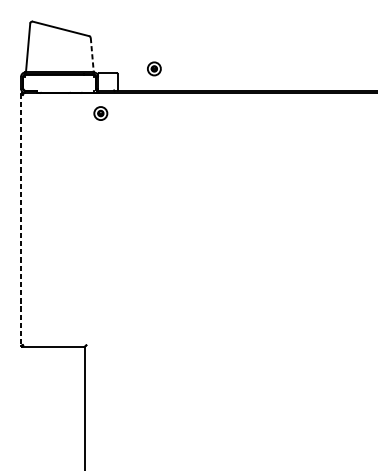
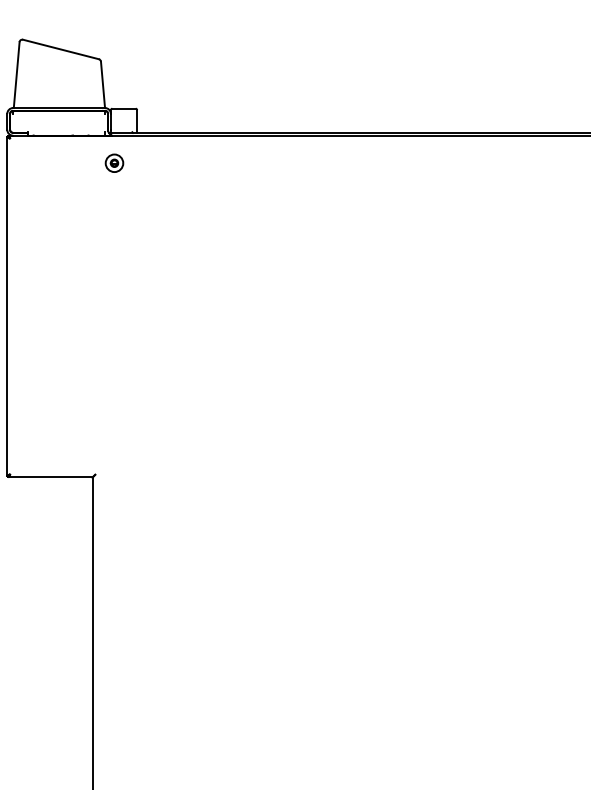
line: (92, 55) -> (103, 85), dashed -> solid
part: (154, 68) -> (186, 102), removed
line: (21, 220) -> (7, 306), dashed -> solid

